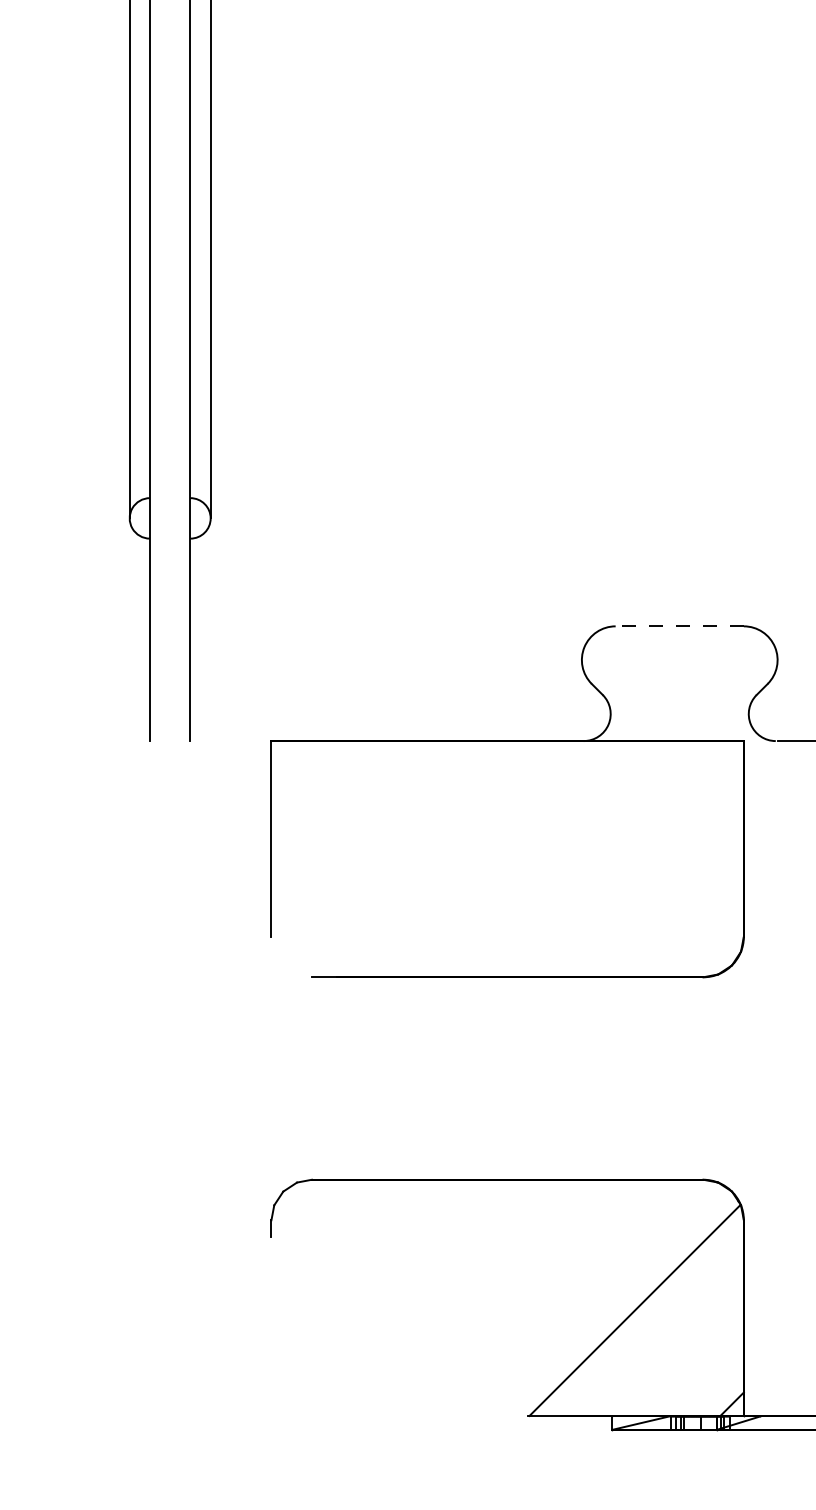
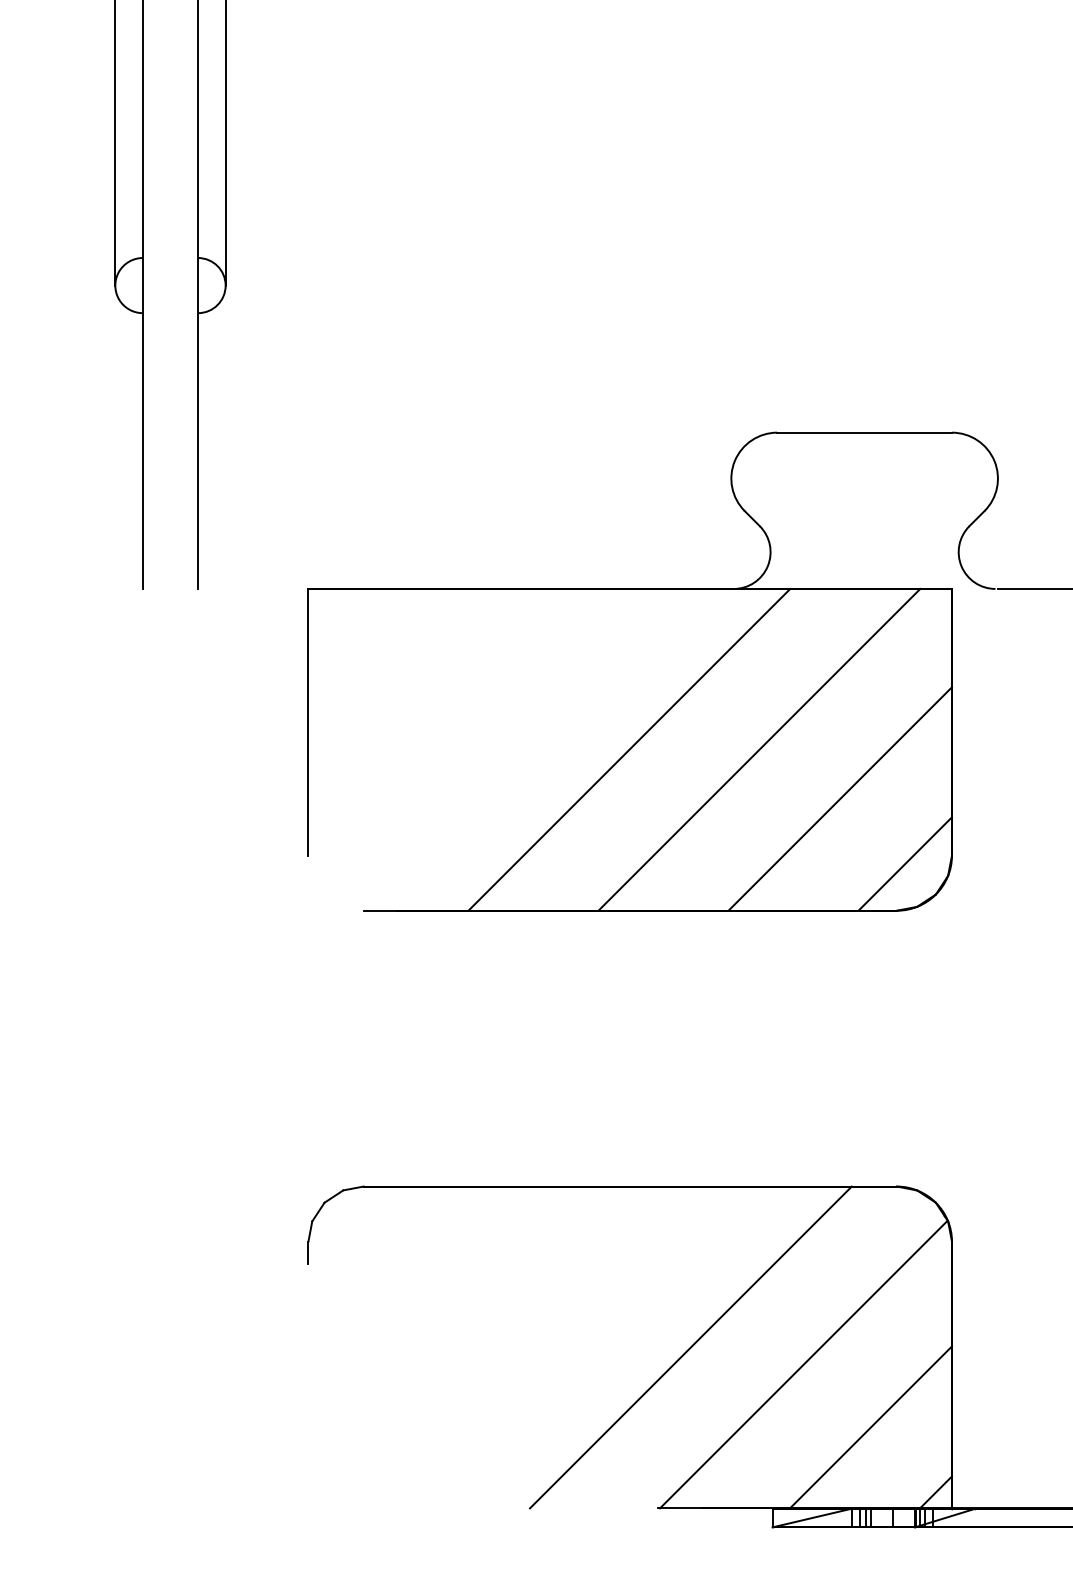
line: (679, 626) -> (864, 432), dashed -> solid
line: (506, 859) -> (628, 750), added
line: (602, 859) -> (759, 750), added
line: (661, 895) -> (839, 799), added
line: (709, 942) -> (905, 863), added
line: (552, 1297) -> (691, 1346), added
line: (683, 1356) -> (869, 1427), added

